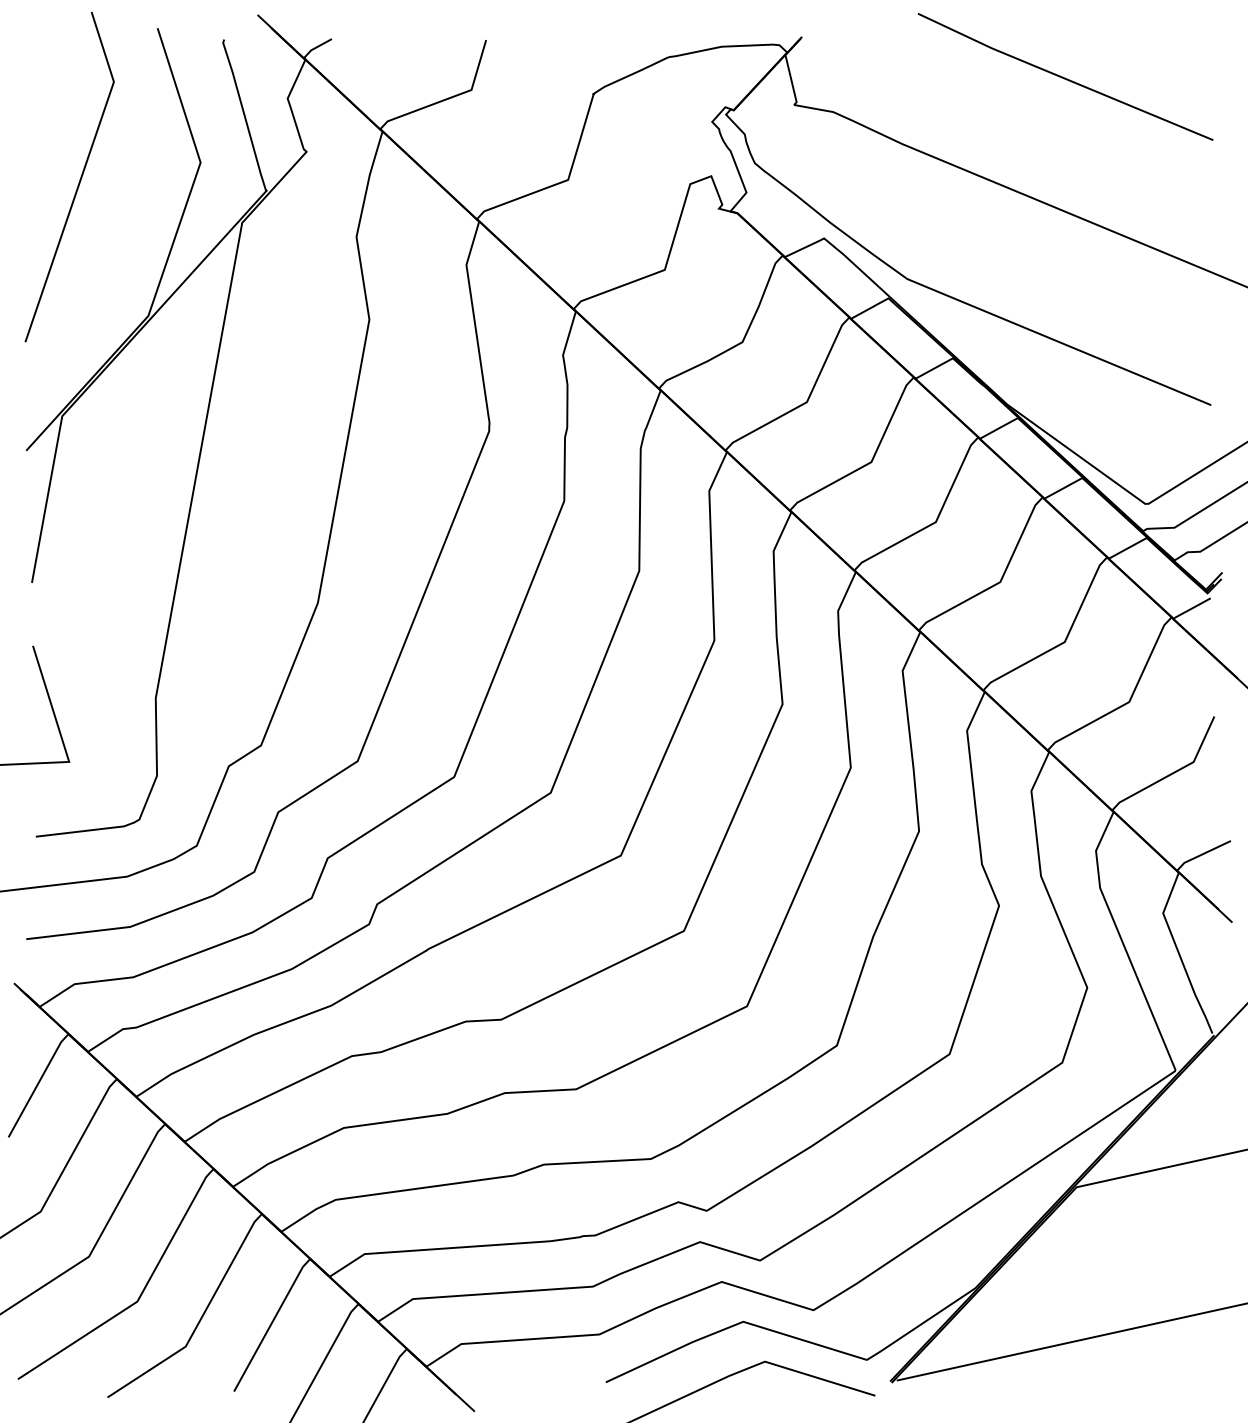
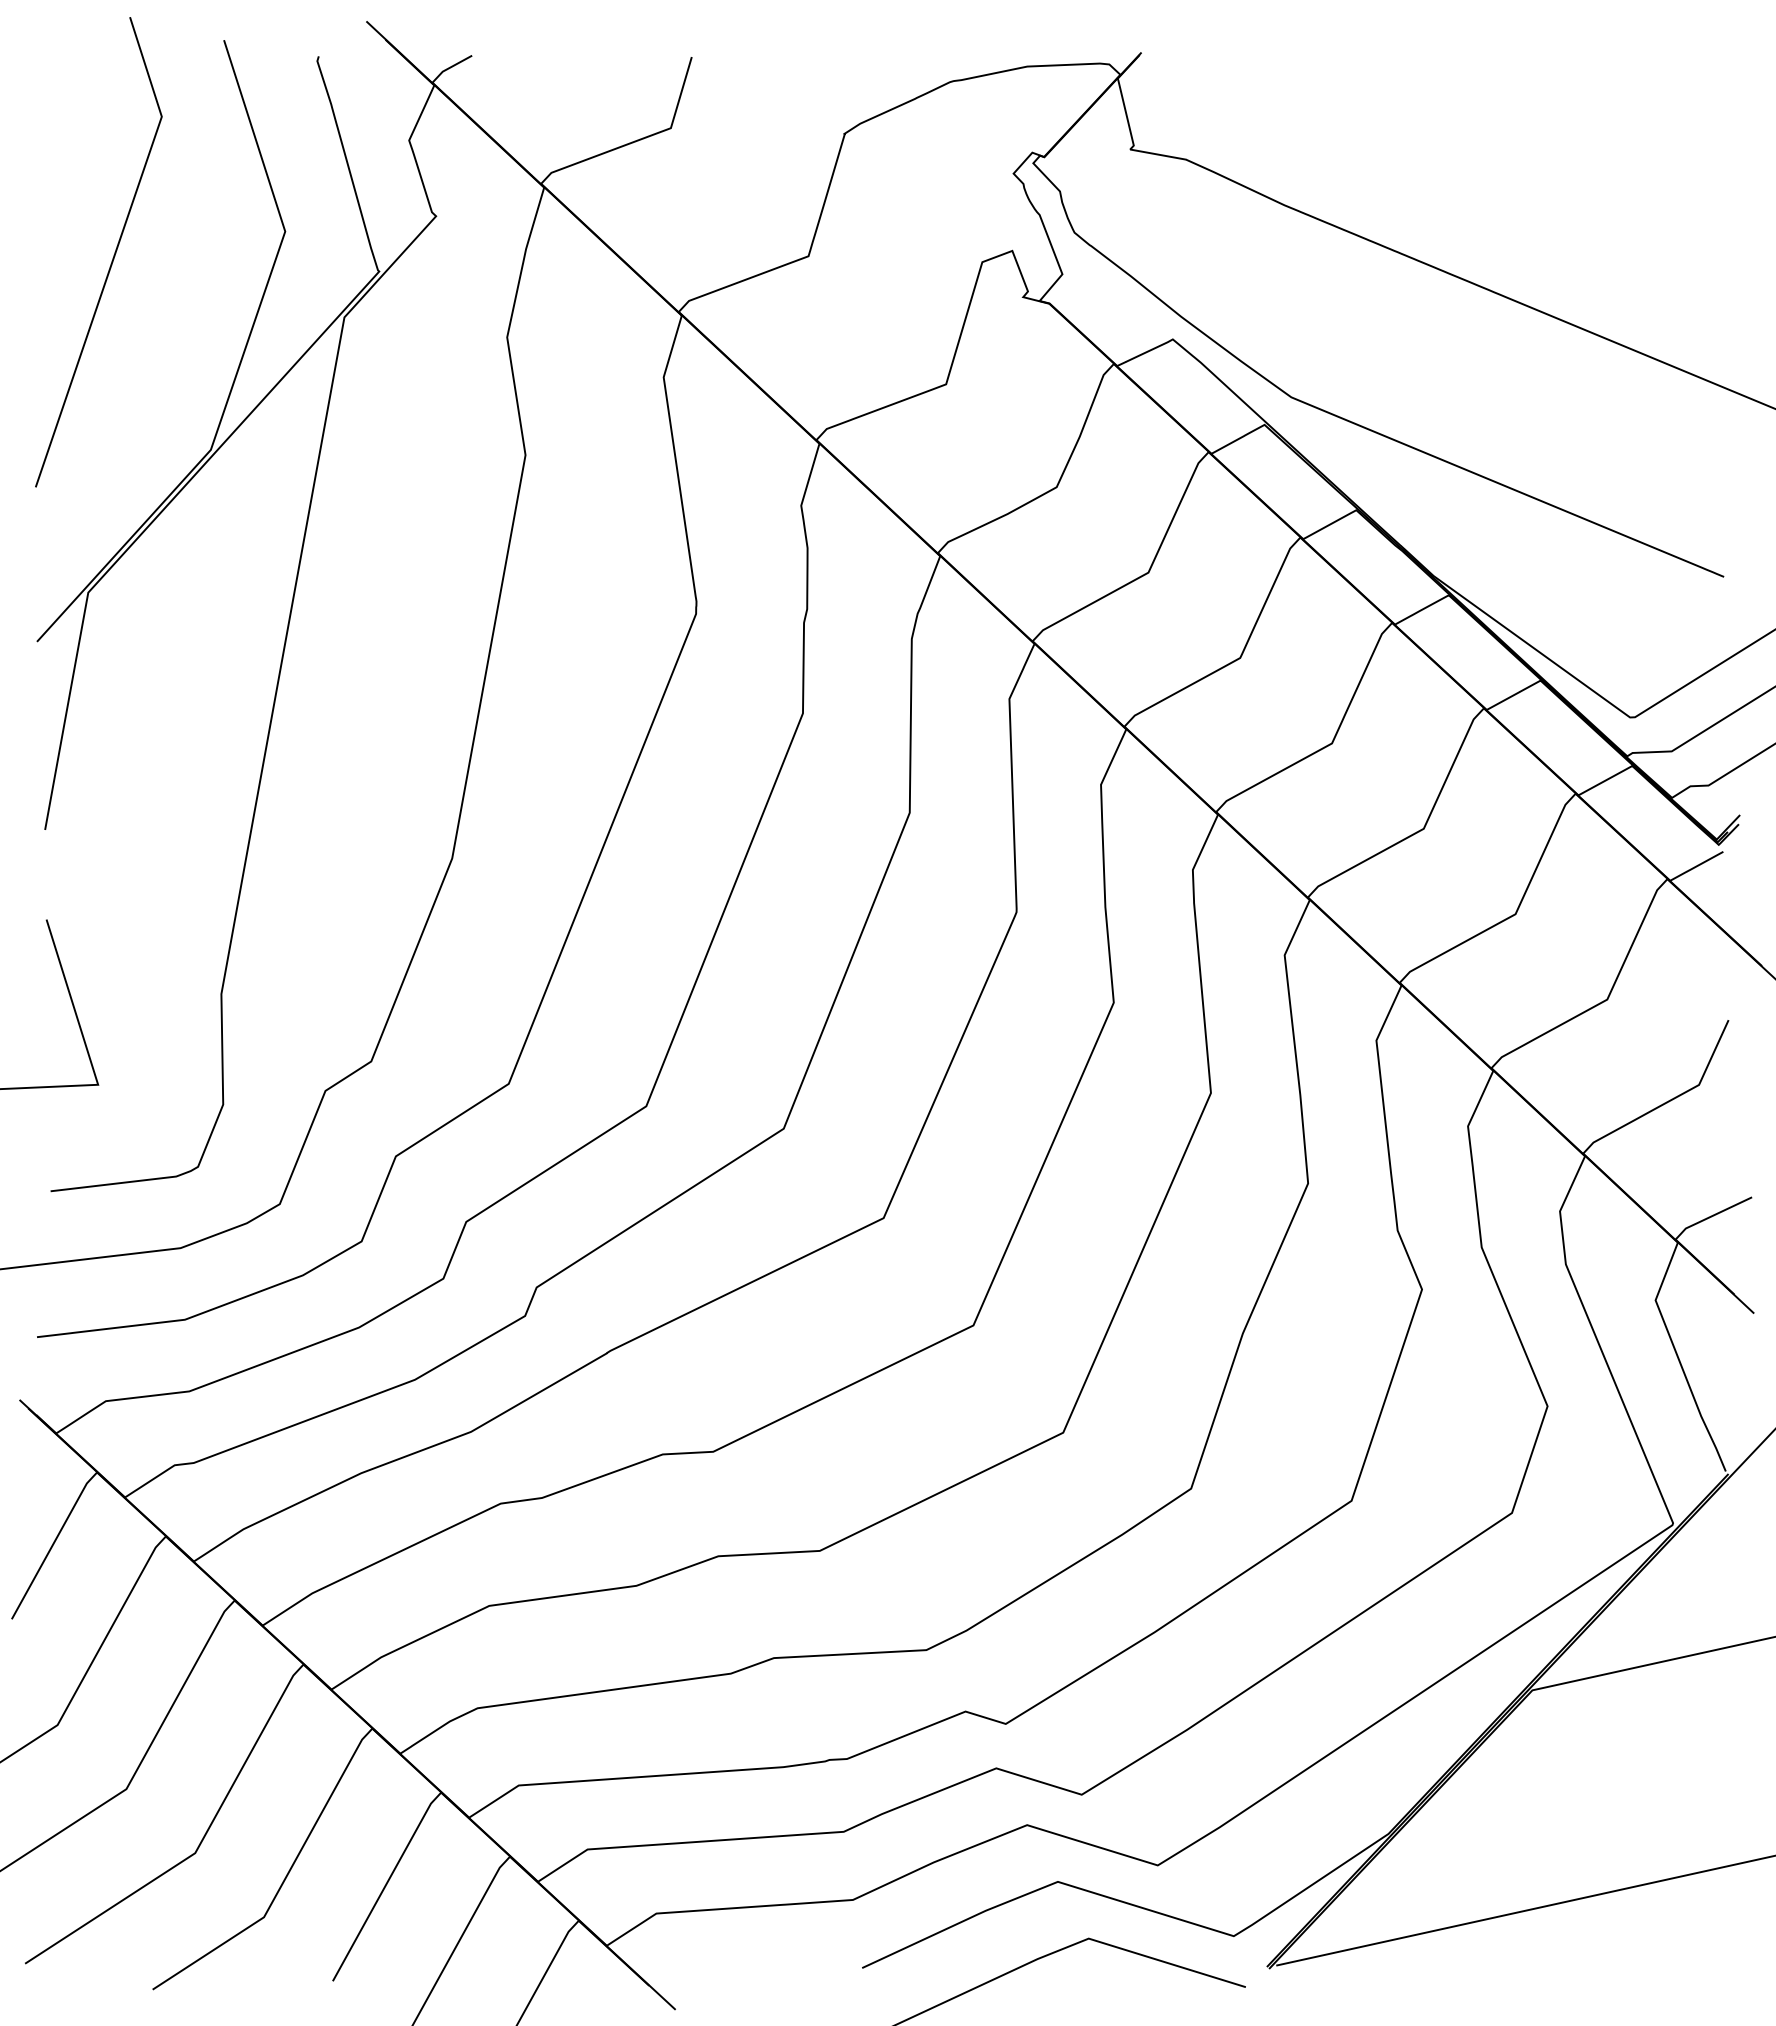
curve: (1064, 77) -> (1515, 110), removed

